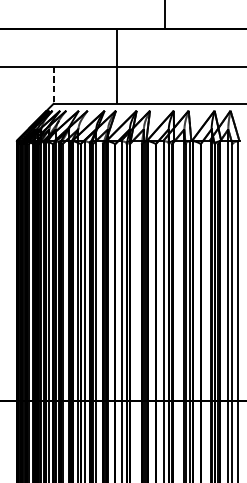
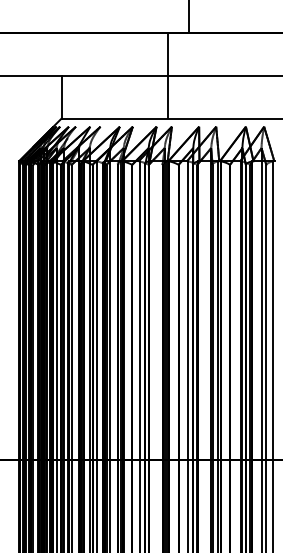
line: (117, 66) -> (168, 75), moved
line: (53, 85) -> (61, 97), dashed -> solid

